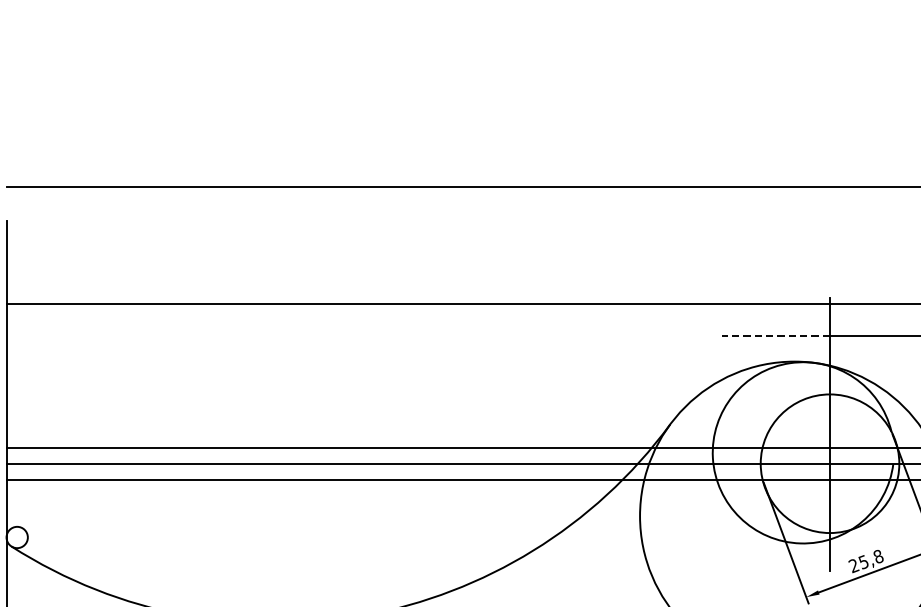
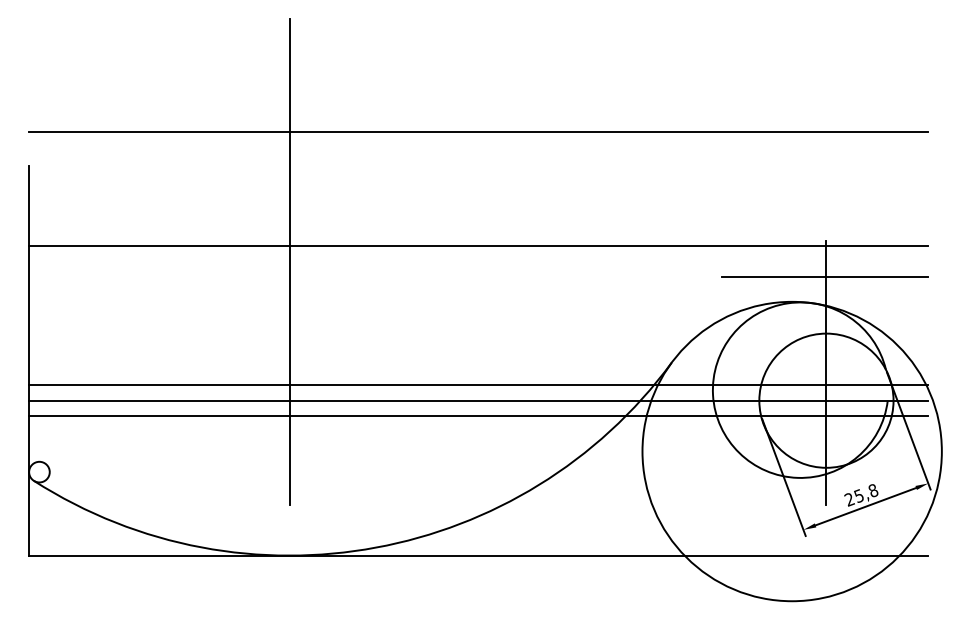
line: (275, 319) -> (289, 261), added
line: (775, 335) -> (773, 276), dashed -> solid

